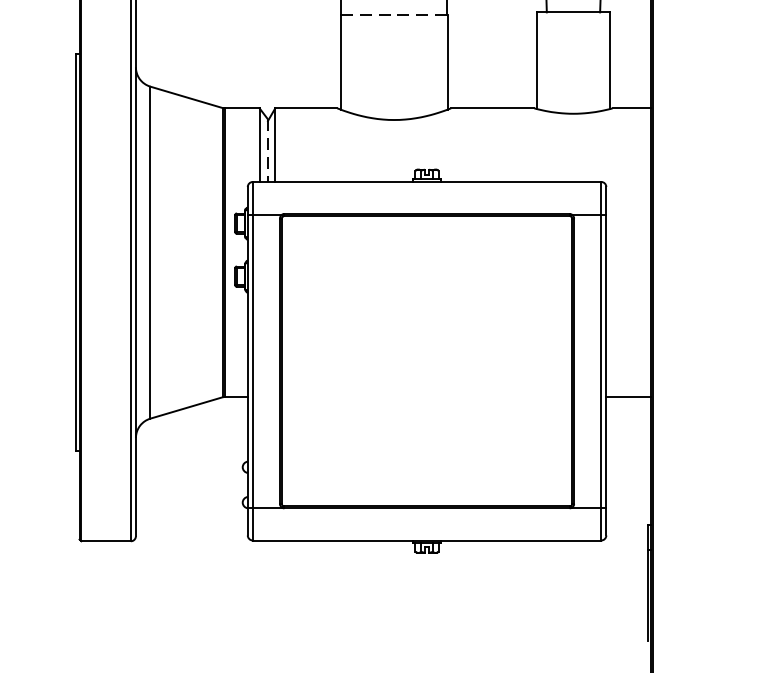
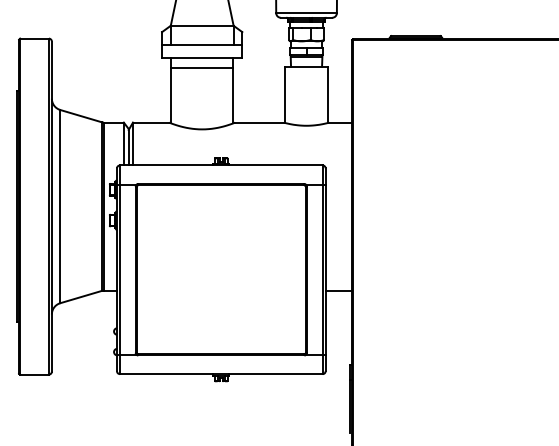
line: (394, 15) -> (202, 68), dashed -> solid
line: (267, 151) -> (128, 147), dashed -> solid

